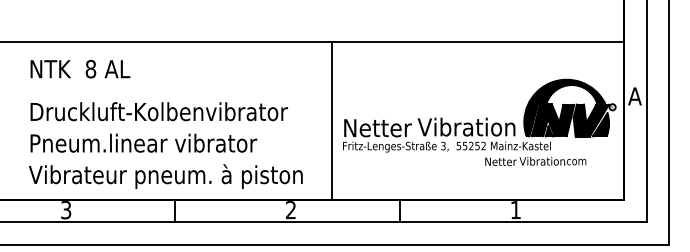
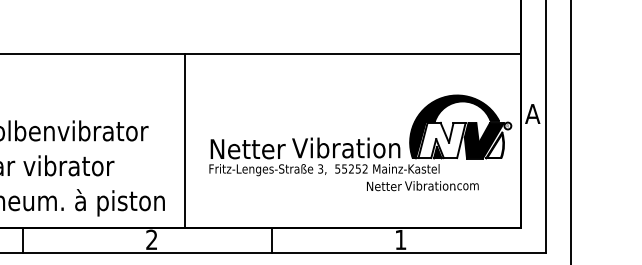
line: (332, 120) -> (185, 140), moved
fill: (552, 120) -> (441, 140), removed
fill: (601, 124) -> (495, 145), removed

